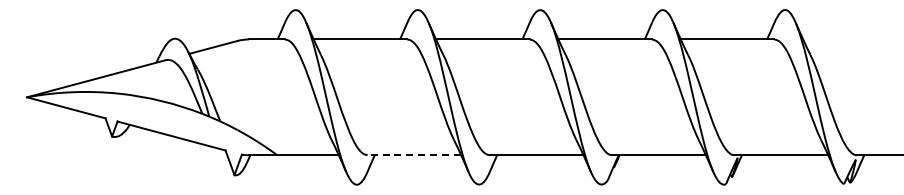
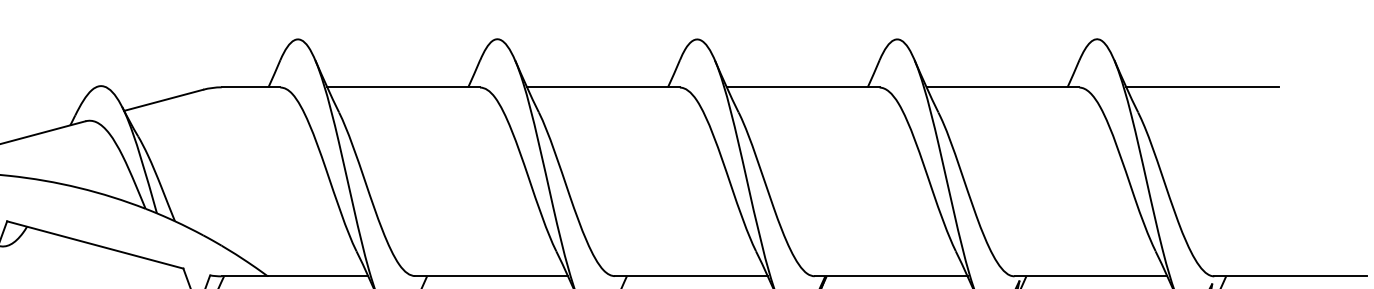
line: (849, 39) -> (1202, 87), added
line: (414, 155) -> (491, 276), dashed -> solid

